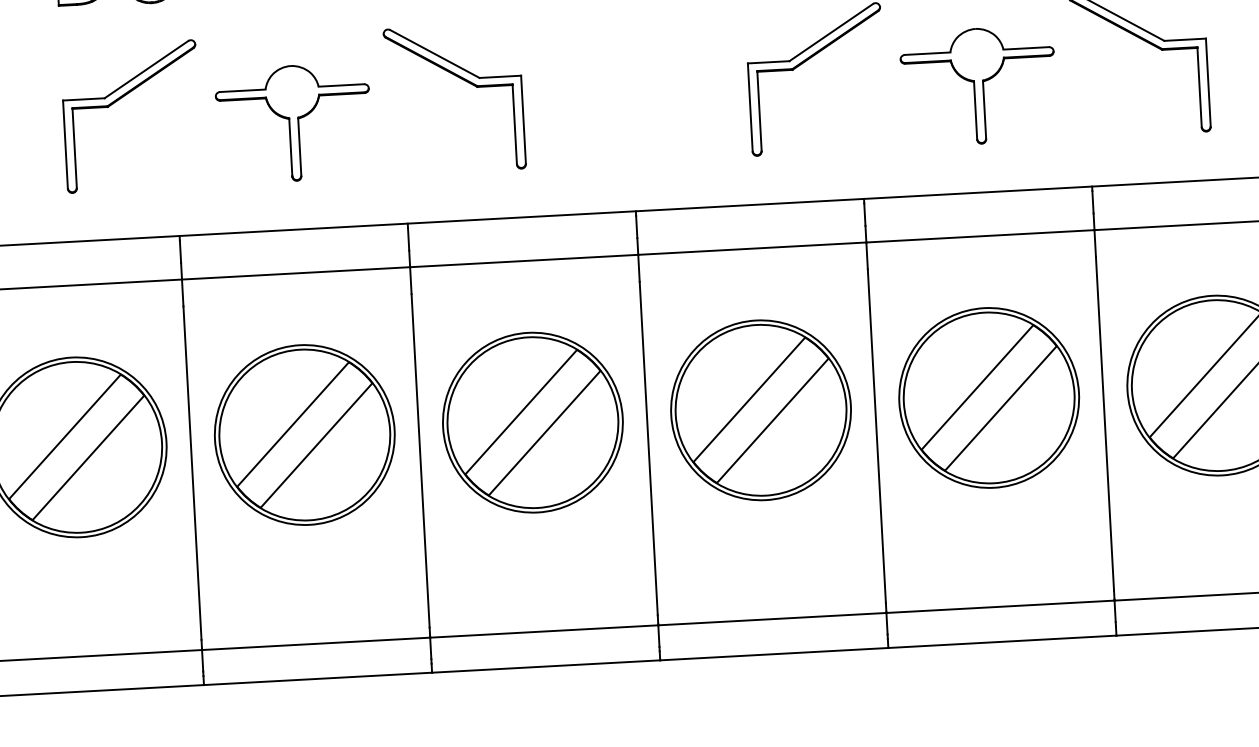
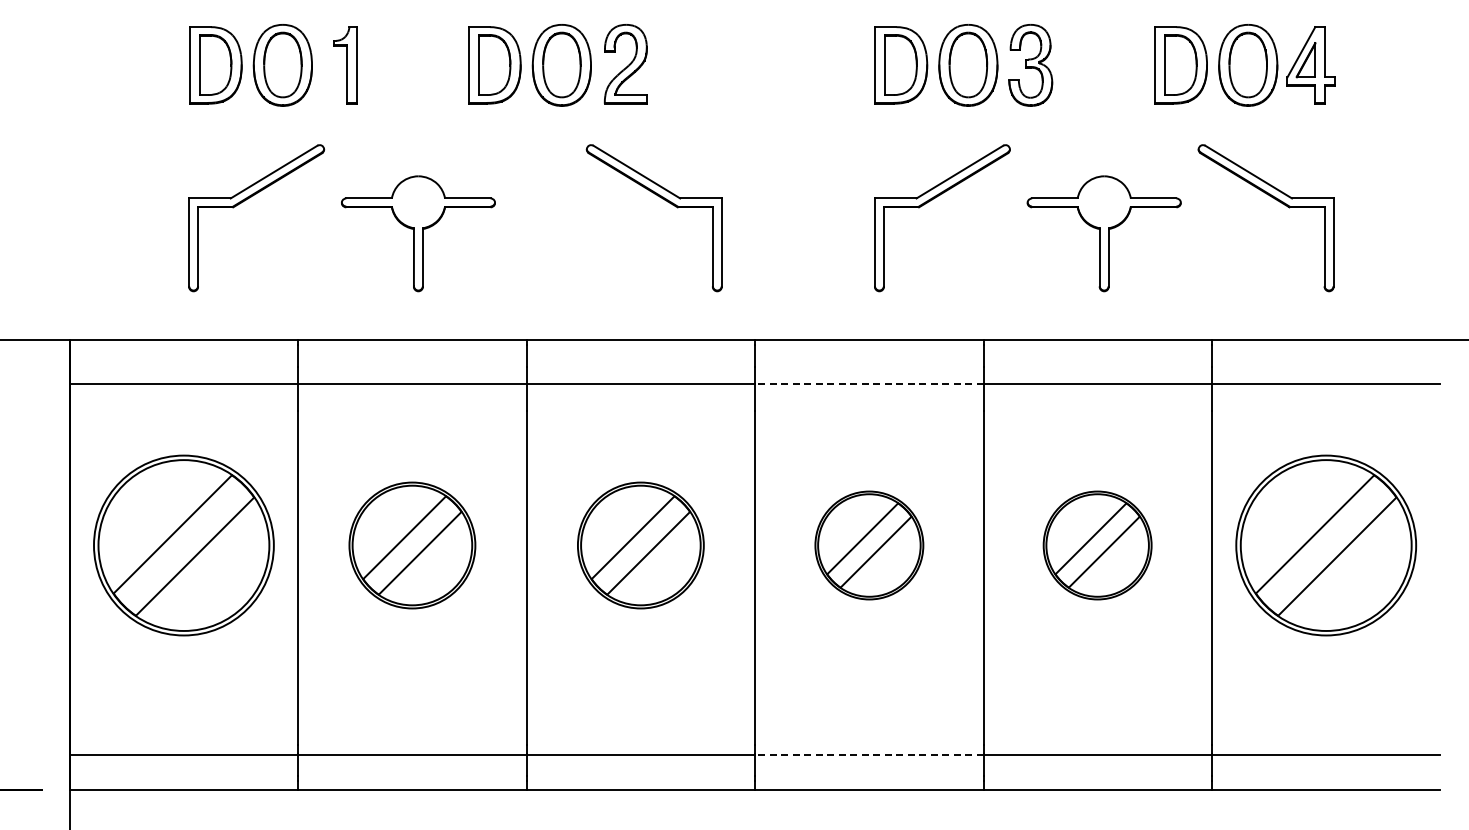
part: (461, 79) -> (662, 199), moved
line: (751, 248) -> (868, 383), solid -> dashed
part: (988, 397) -> (1097, 545), size x0.6
part: (761, 410) -> (869, 545), size x0.6
part: (532, 422) -> (640, 545), size x0.7
part: (304, 434) -> (412, 545), size x0.7
line: (771, 619) -> (868, 754), solid -> dashed

